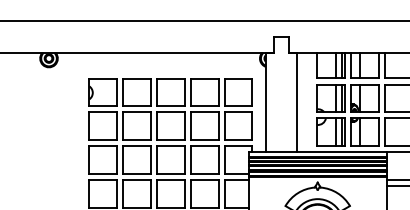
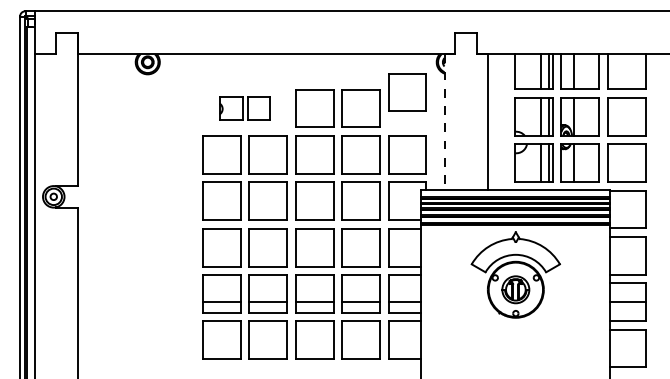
part: (119, 92) -> (244, 108), size x0.6
part: (238, 92) -> (407, 92), moved
line: (265, 102) -> (444, 122), solid -> dashed

